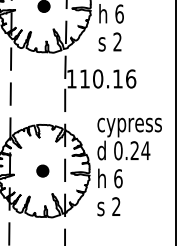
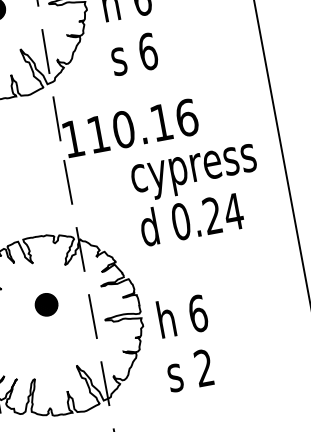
text: (117, 41) -> (147, 50), 2 -> 6
text: (129, 138) -> (198, 194), moved
part: (42, 170) -> (45, 303), moved

